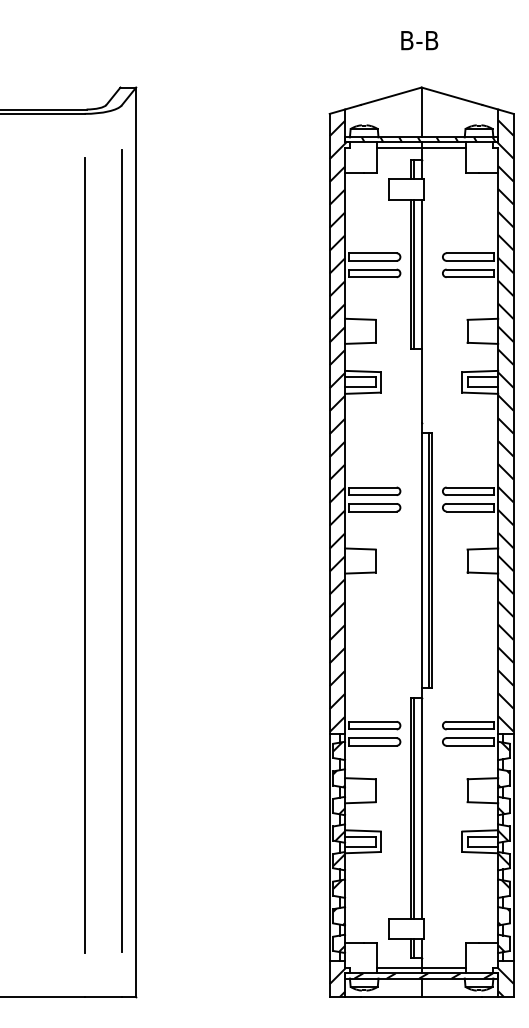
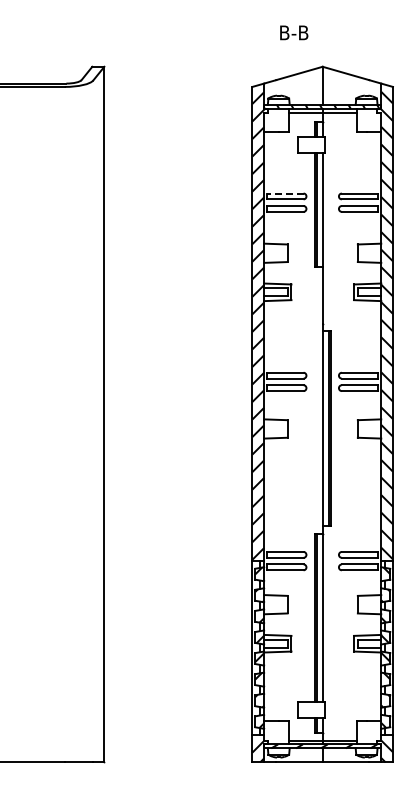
text: (420, 40) -> (294, 32), moved
line: (371, 253) -> (284, 193), solid -> dashed
line: (122, 551) -> (93, 421), removed
line: (84, 555) -> (64, 424), removed

